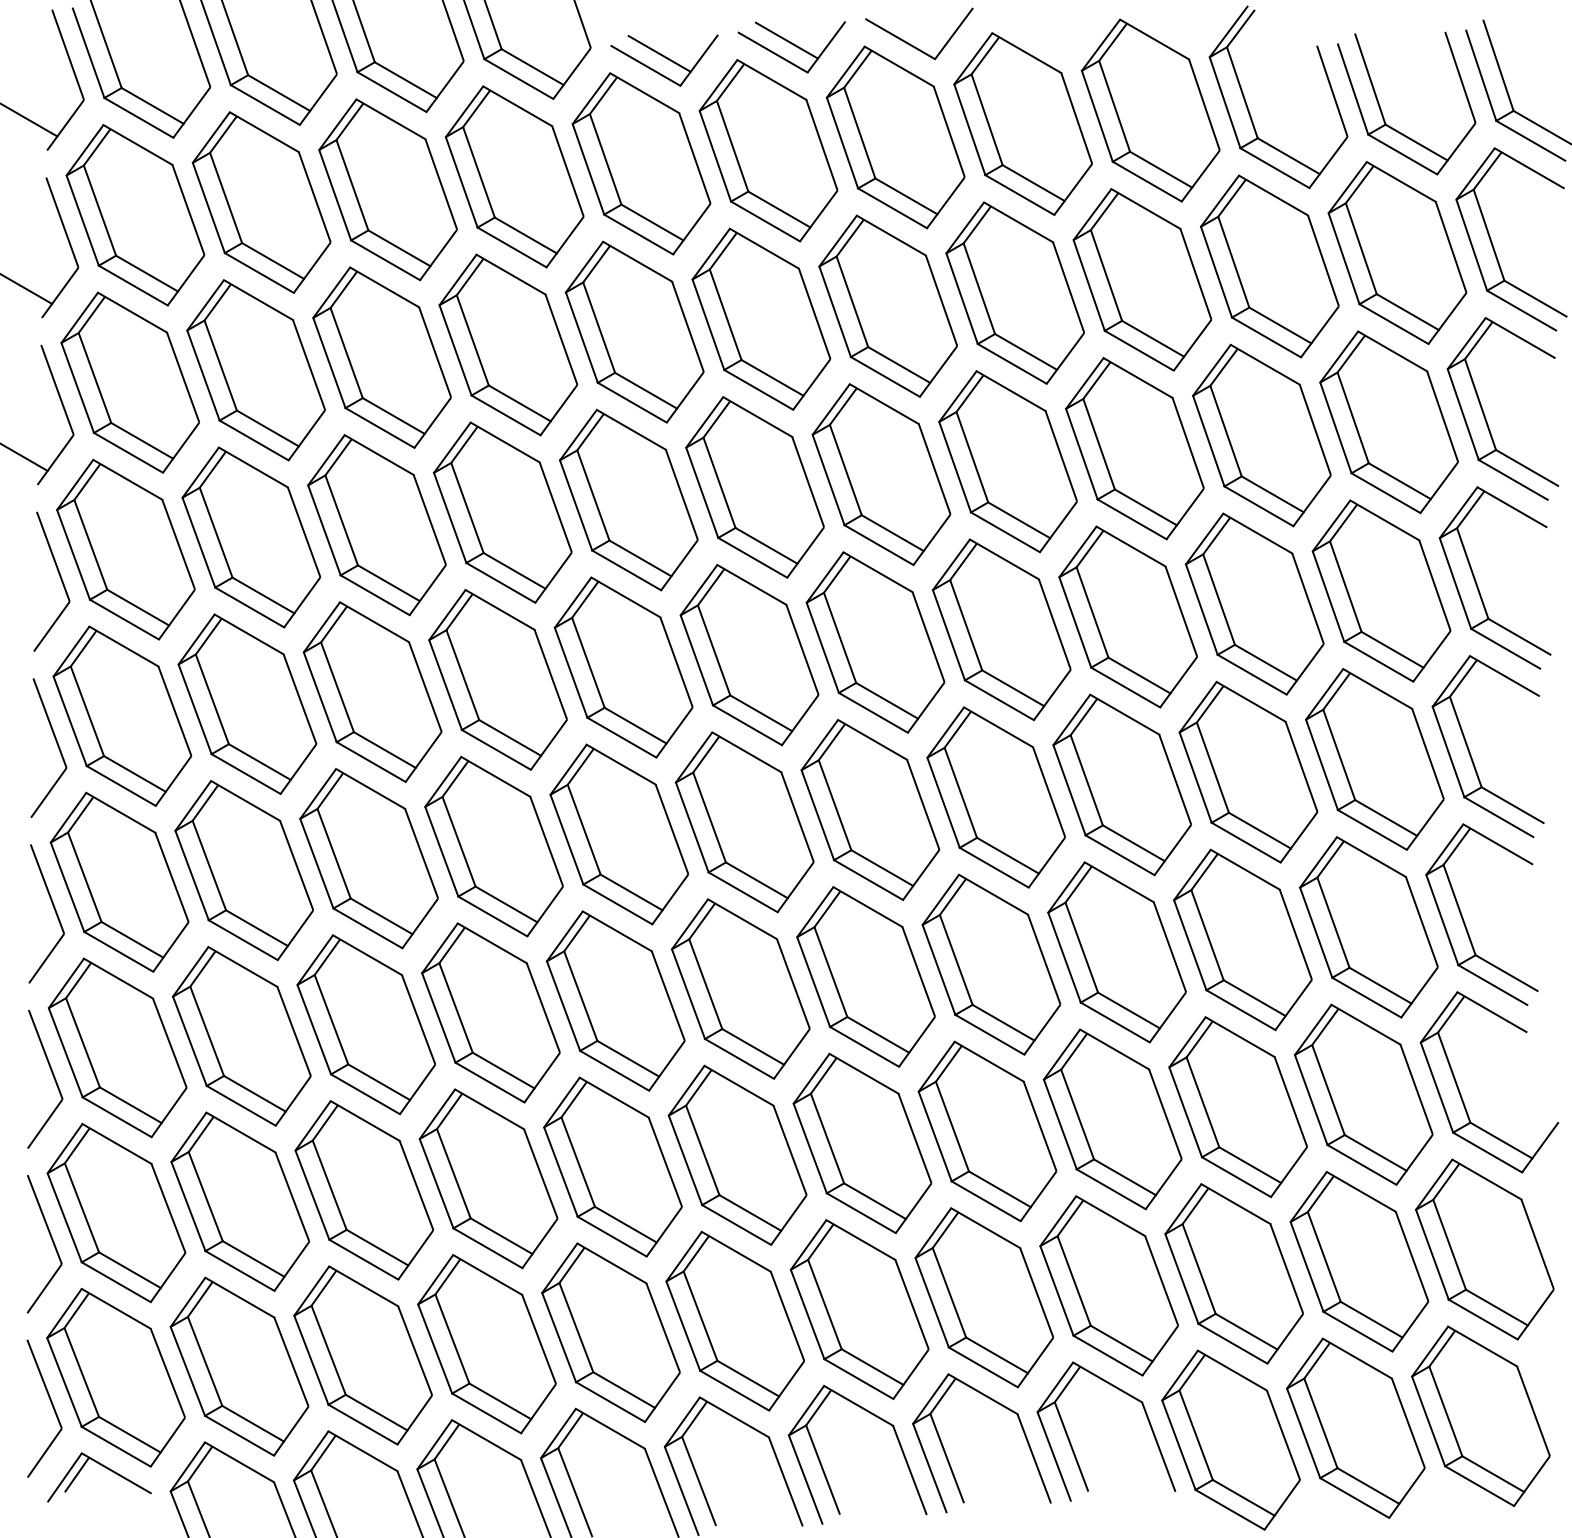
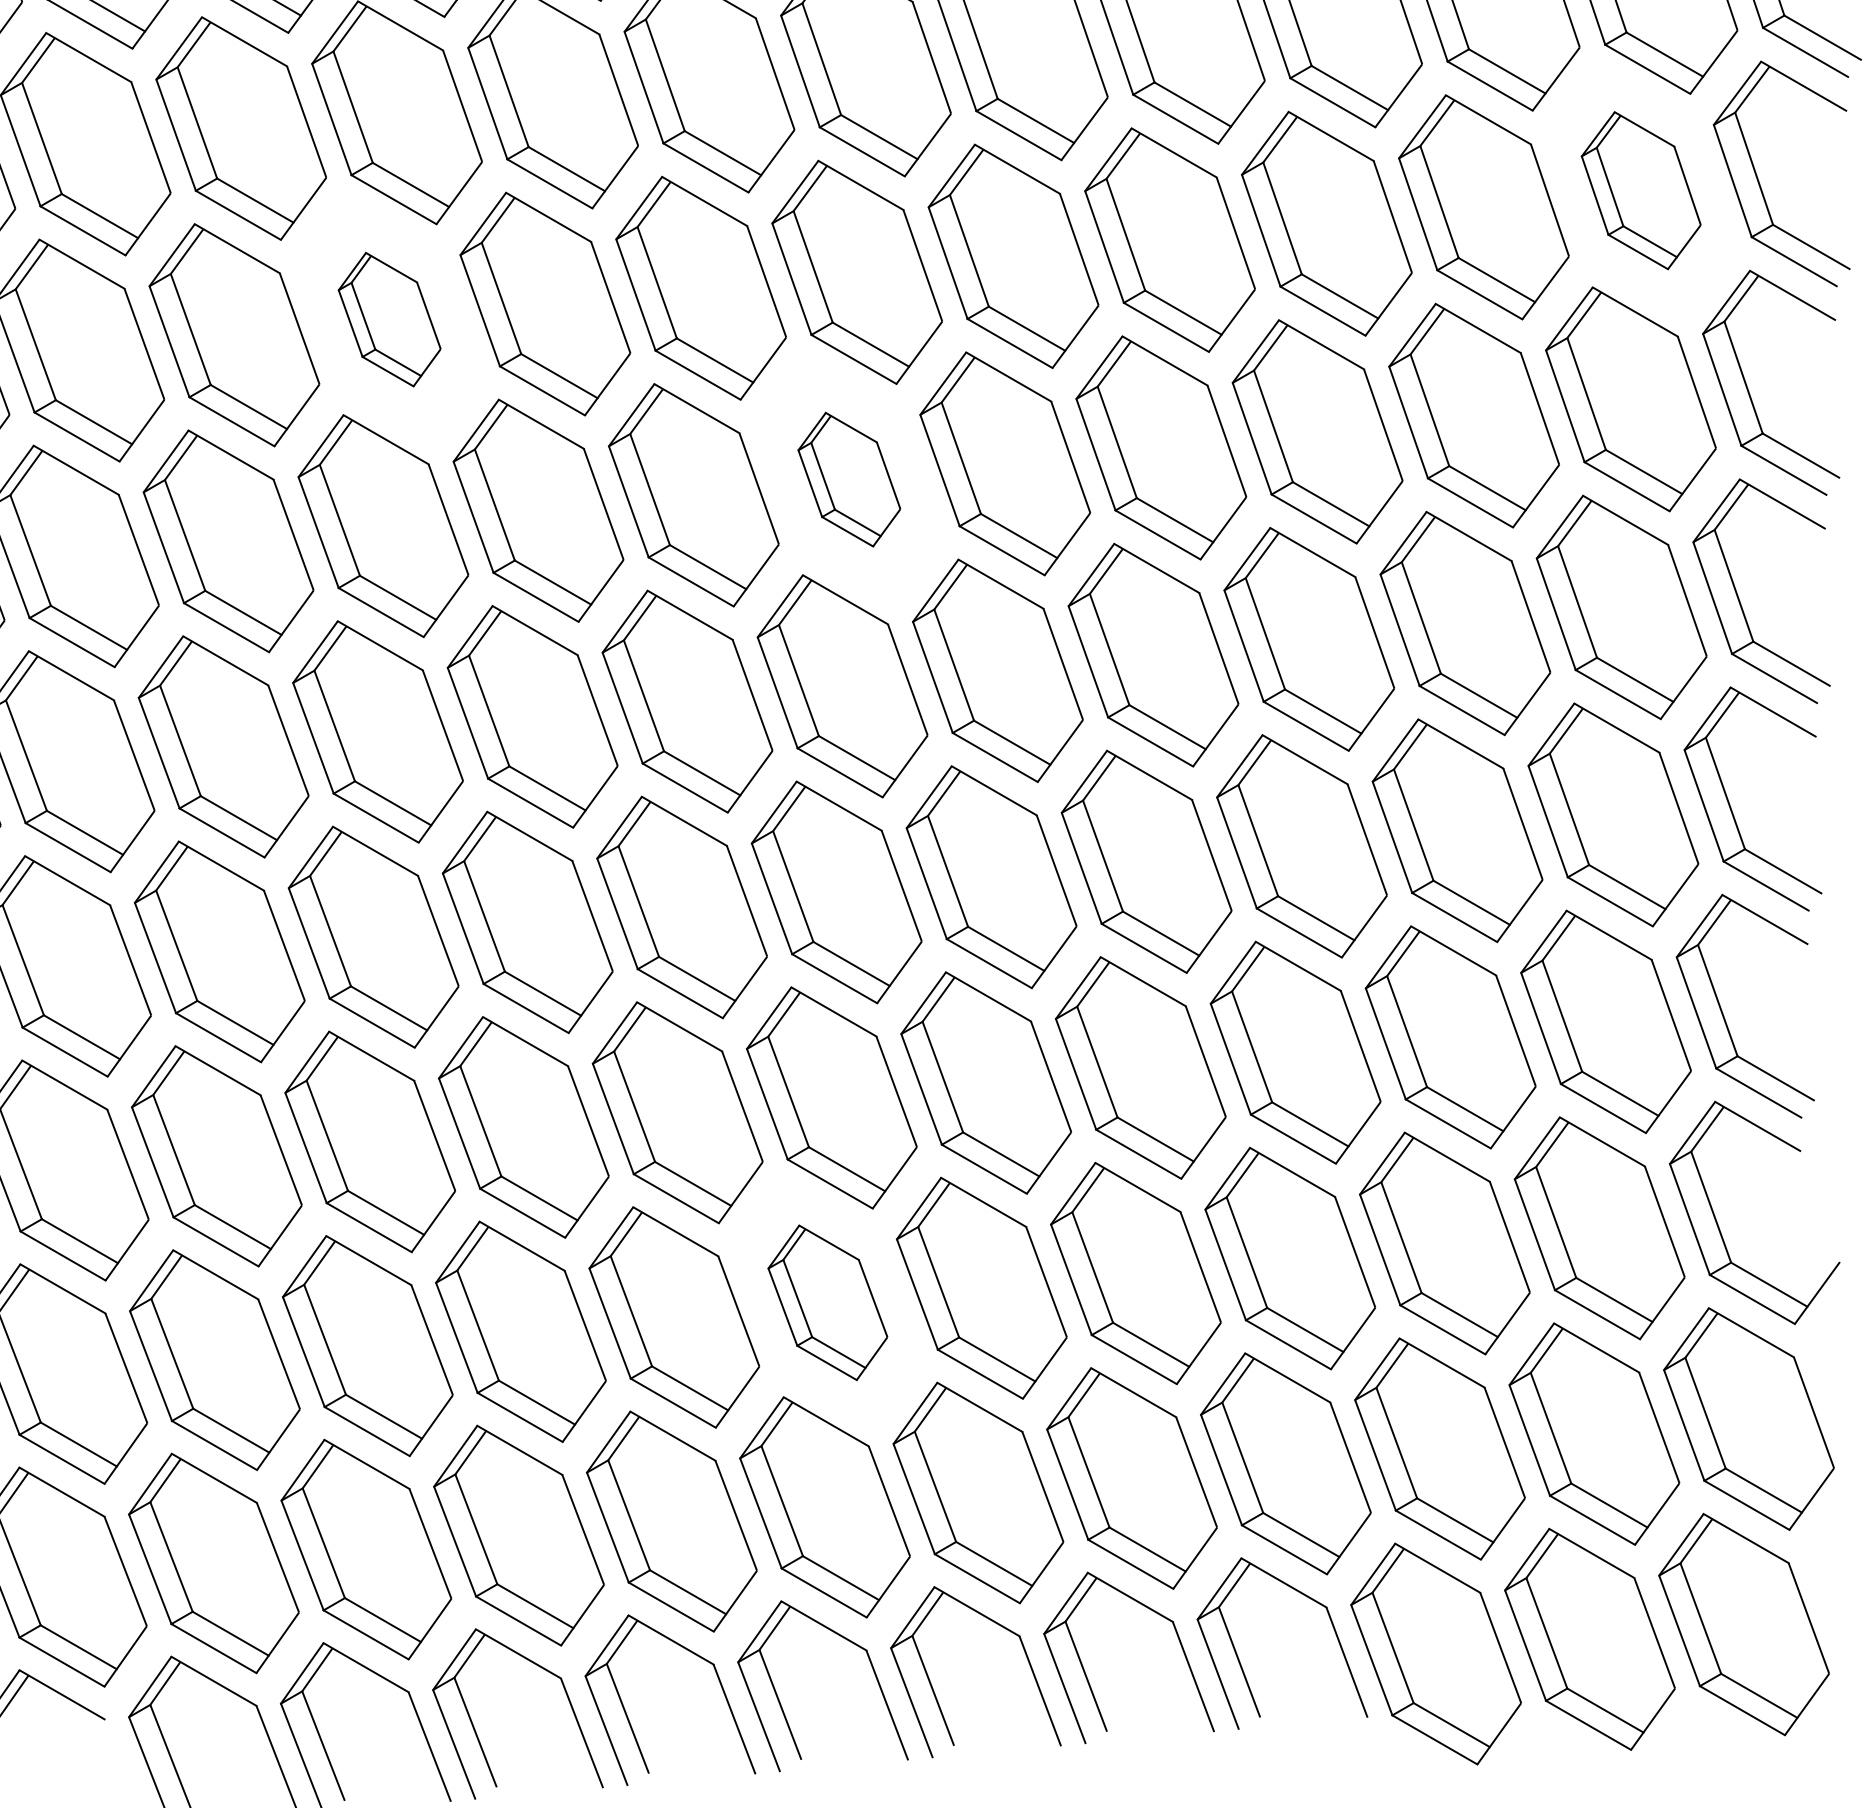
part: (1397, 252) -> (1641, 190), size x0.7
part: (381, 357) -> (388, 319), size x0.6
part: (754, 487) -> (848, 479), size x0.6
part: (737, 1154) -> (827, 1301), size x0.7

